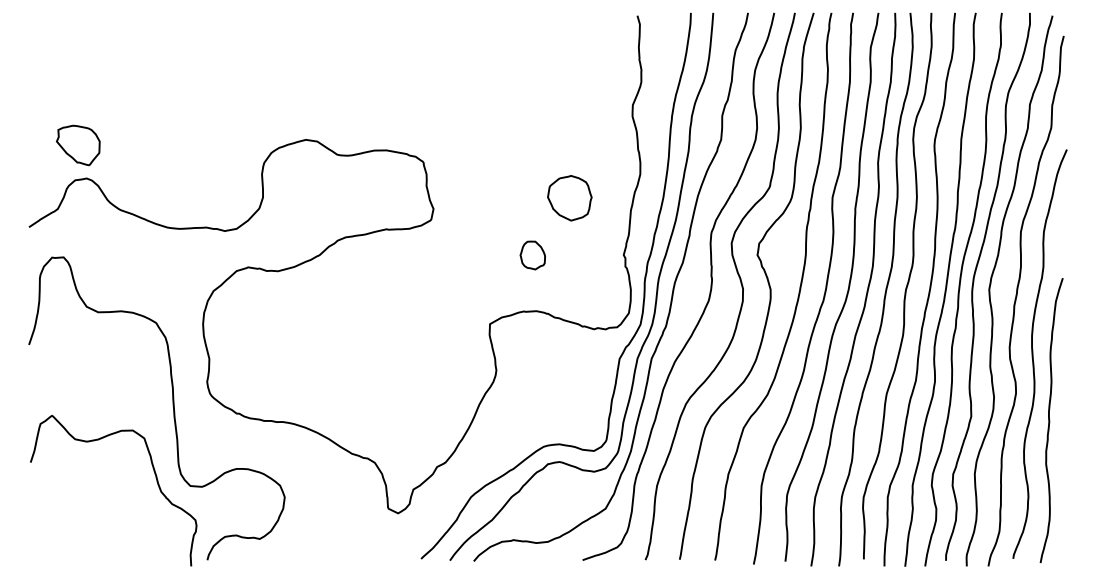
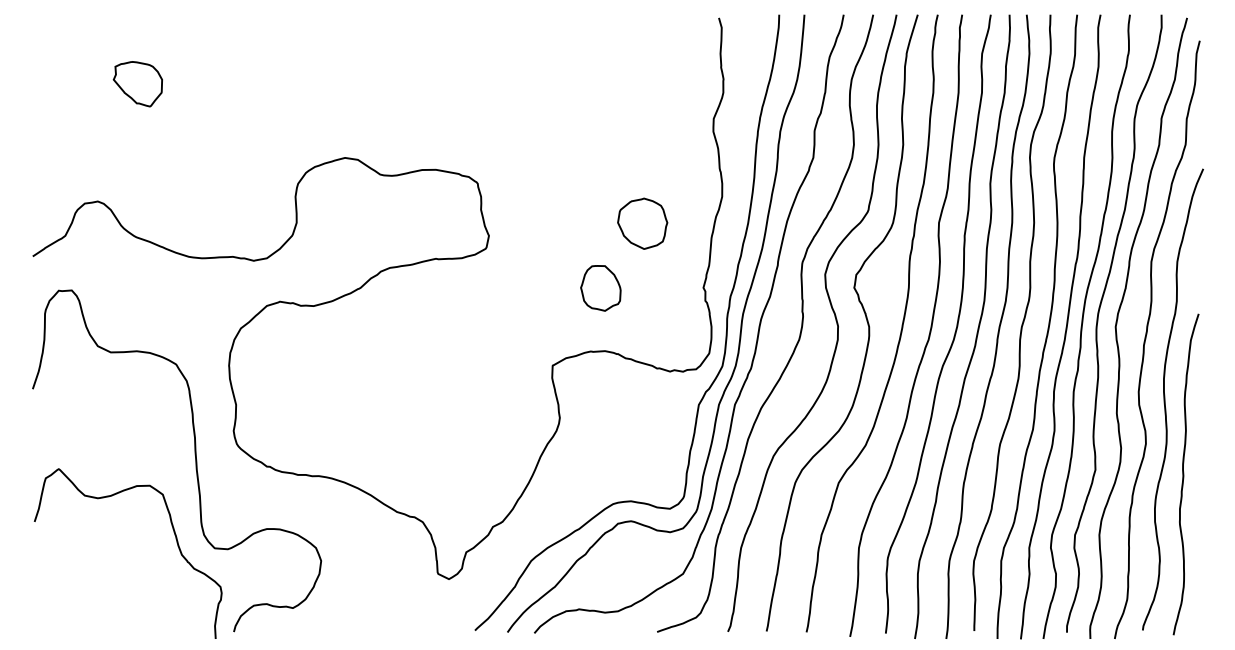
part: (78, 145) -> (138, 84), moved
part: (532, 255) -> (600, 288), size x1.43

